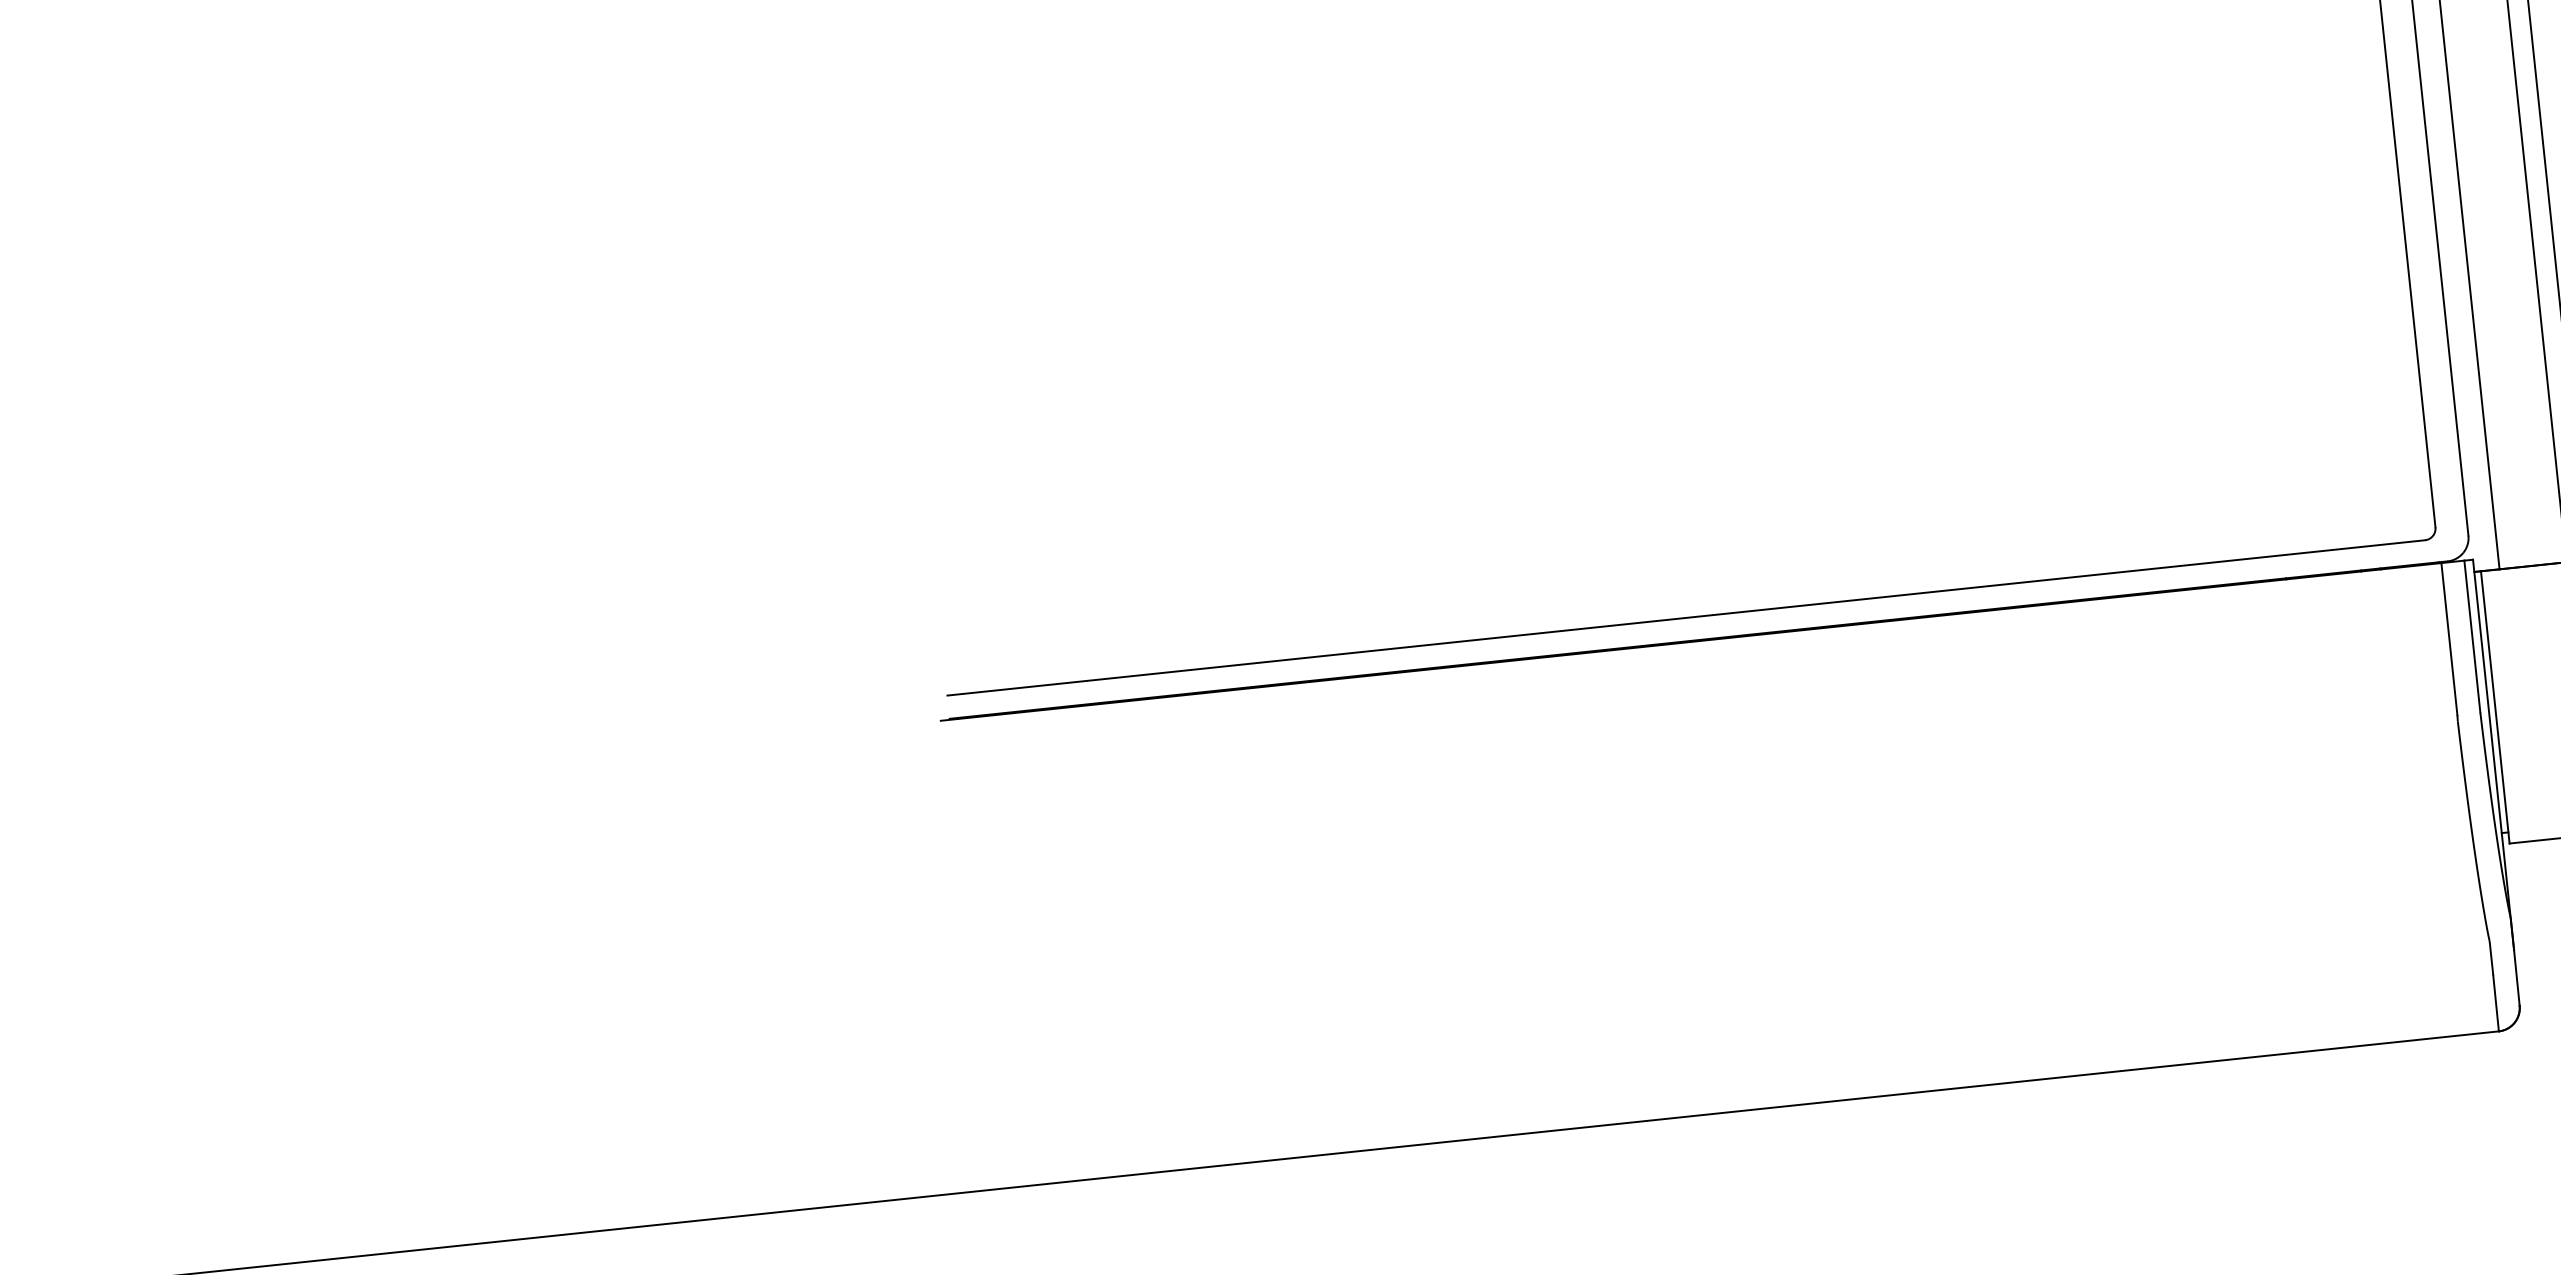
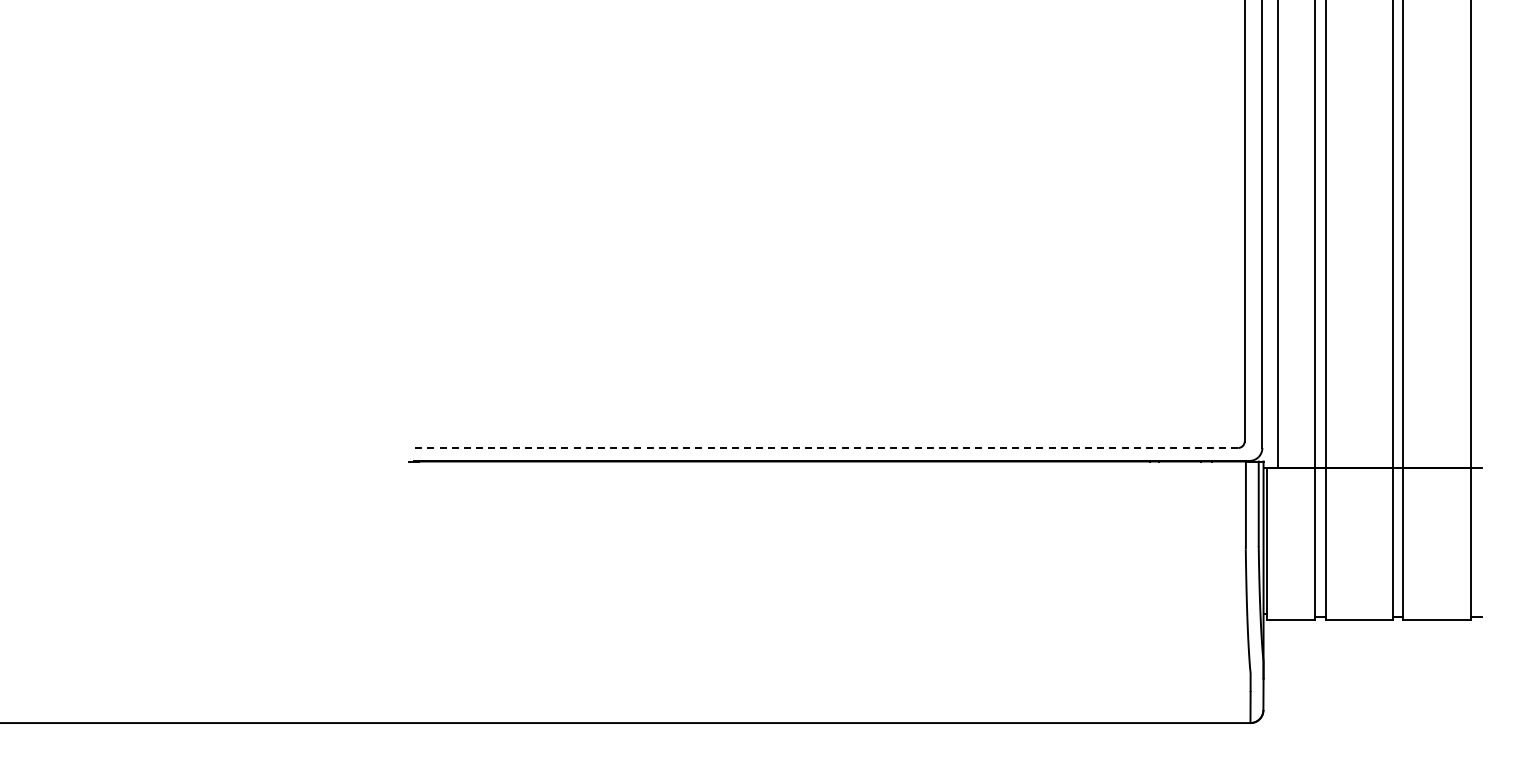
line: (1686, 617) -> (826, 447), solid -> dashed

